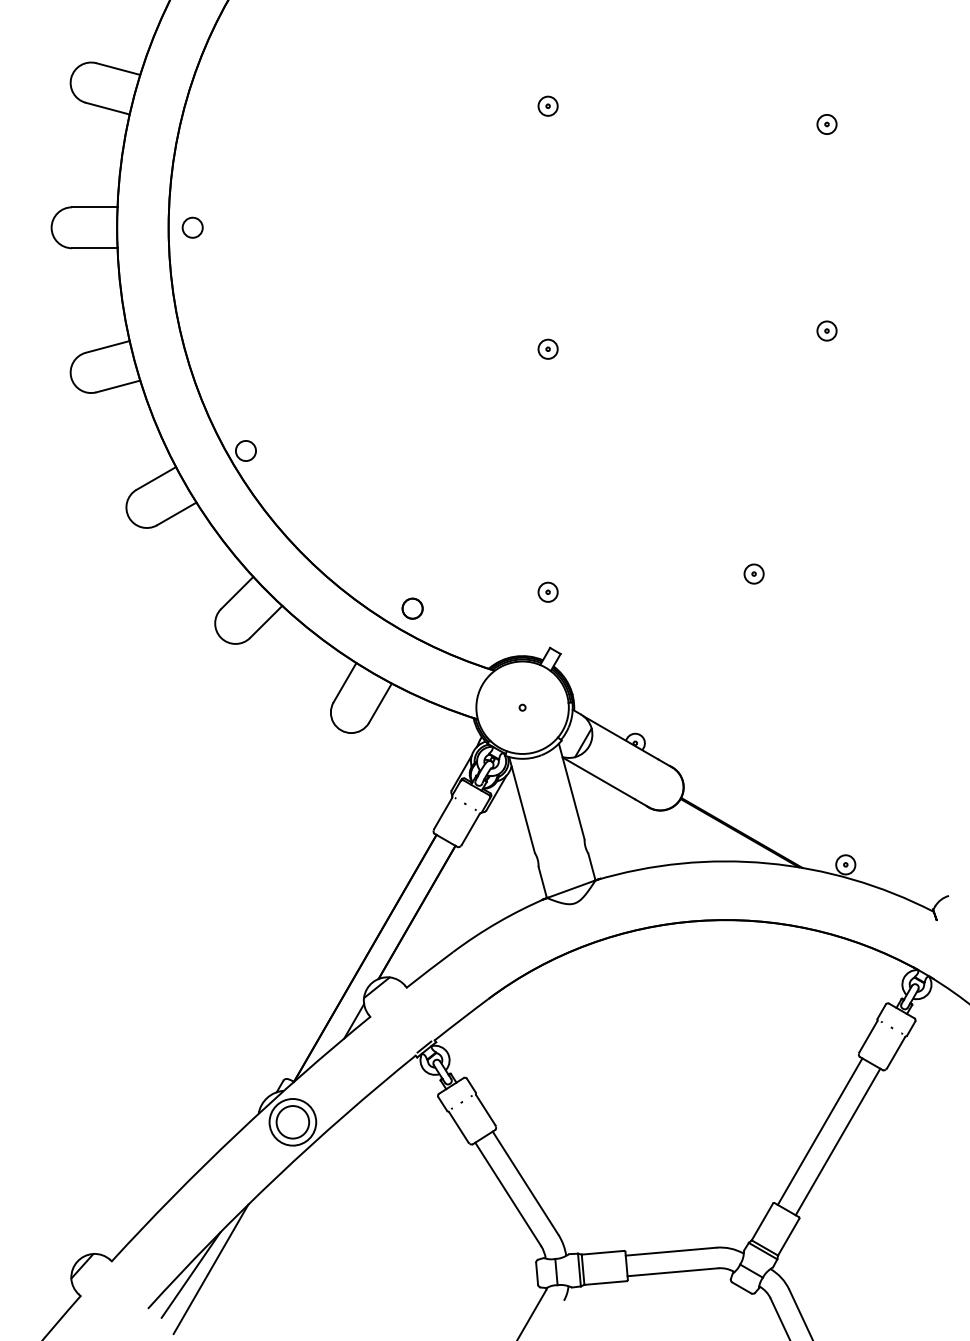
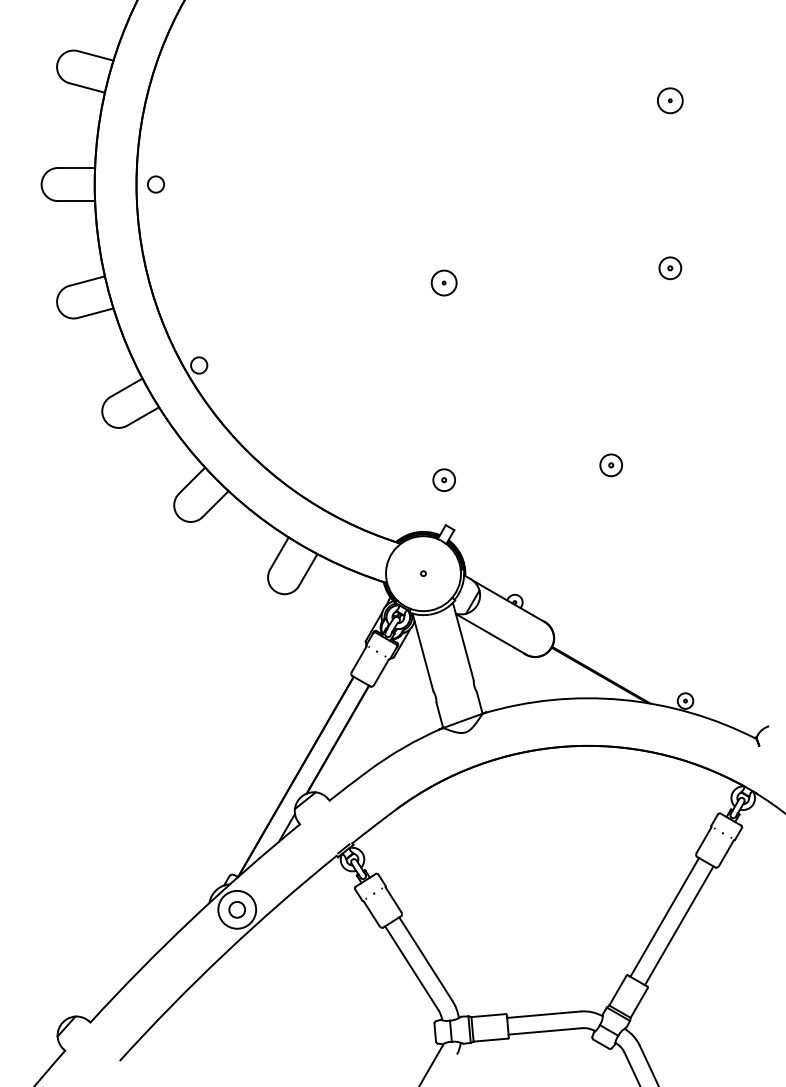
part: (547, 105) -> (443, 85), removed
circle: (826, 124) -> (669, 100), size x1.6
part: (826, 330) -> (669, 267), size x1.4
circle: (547, 348) -> (443, 282), size x1.6
part: (753, 573) -> (610, 464), size x1.4
part: (547, 591) -> (443, 479), size x1.4
circle: (412, 608) -> (334, 493), removed
circle: (292, 1122) -> (236, 909), size x0.6
line: (210, 1269) -> (170, 1029), removed
line: (190, 1274) -> (154, 1033), removed

